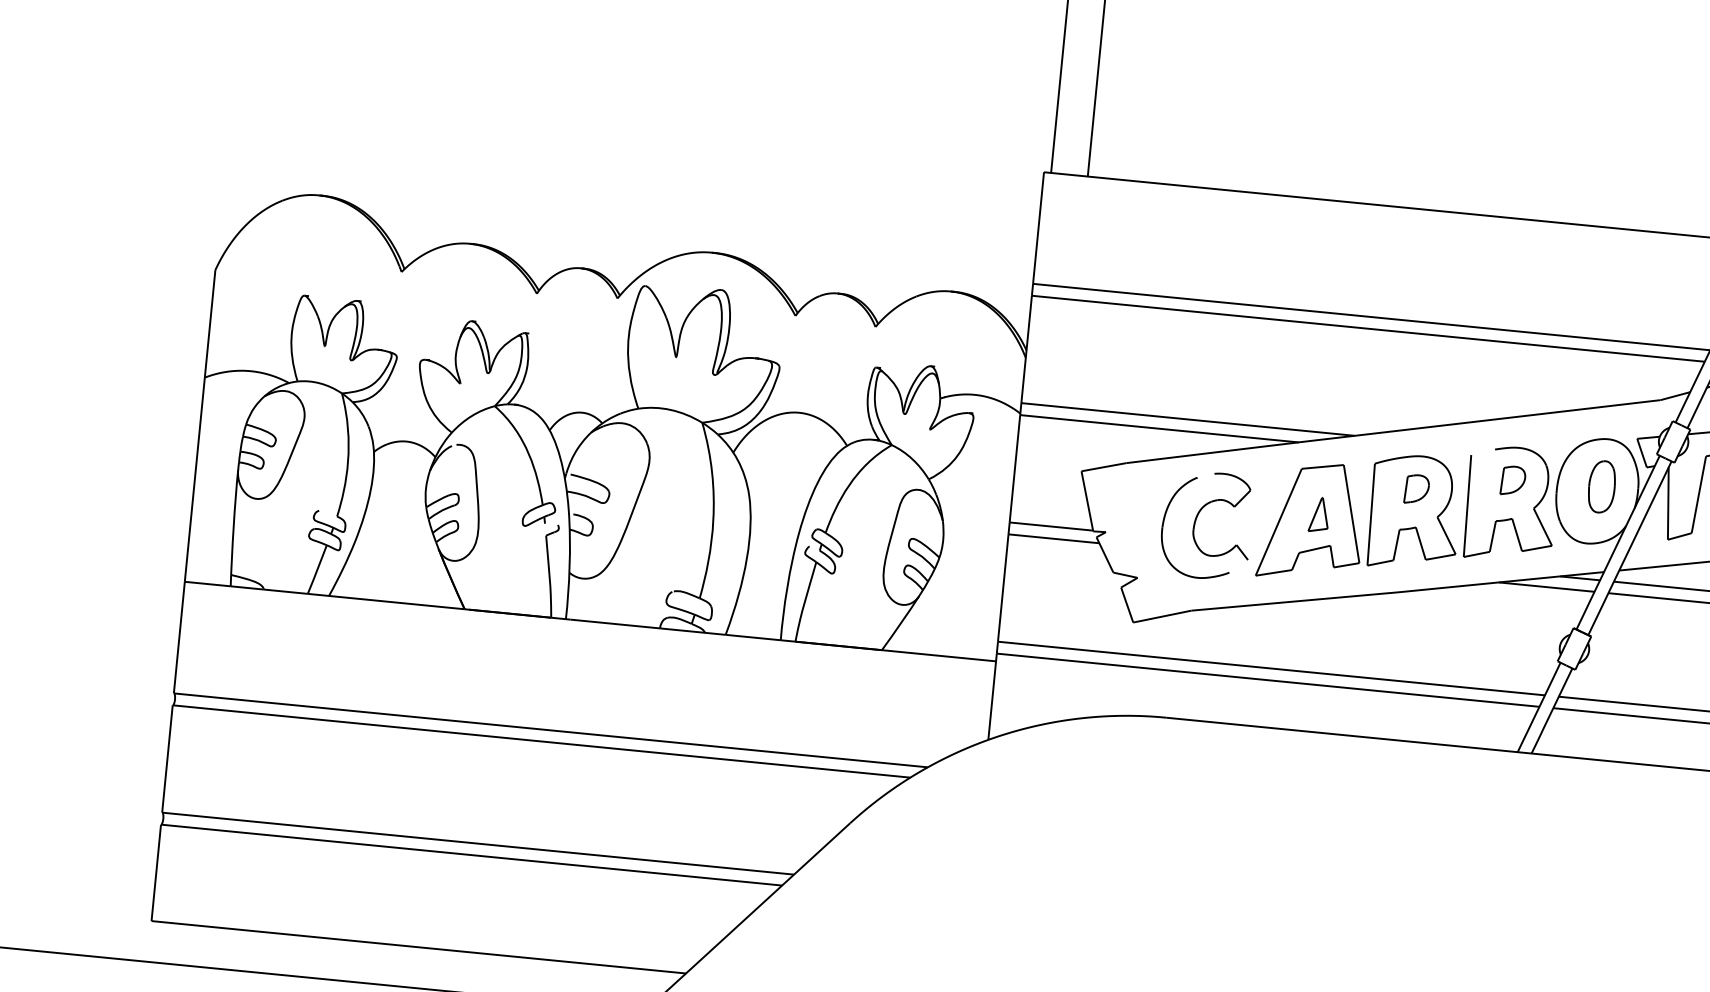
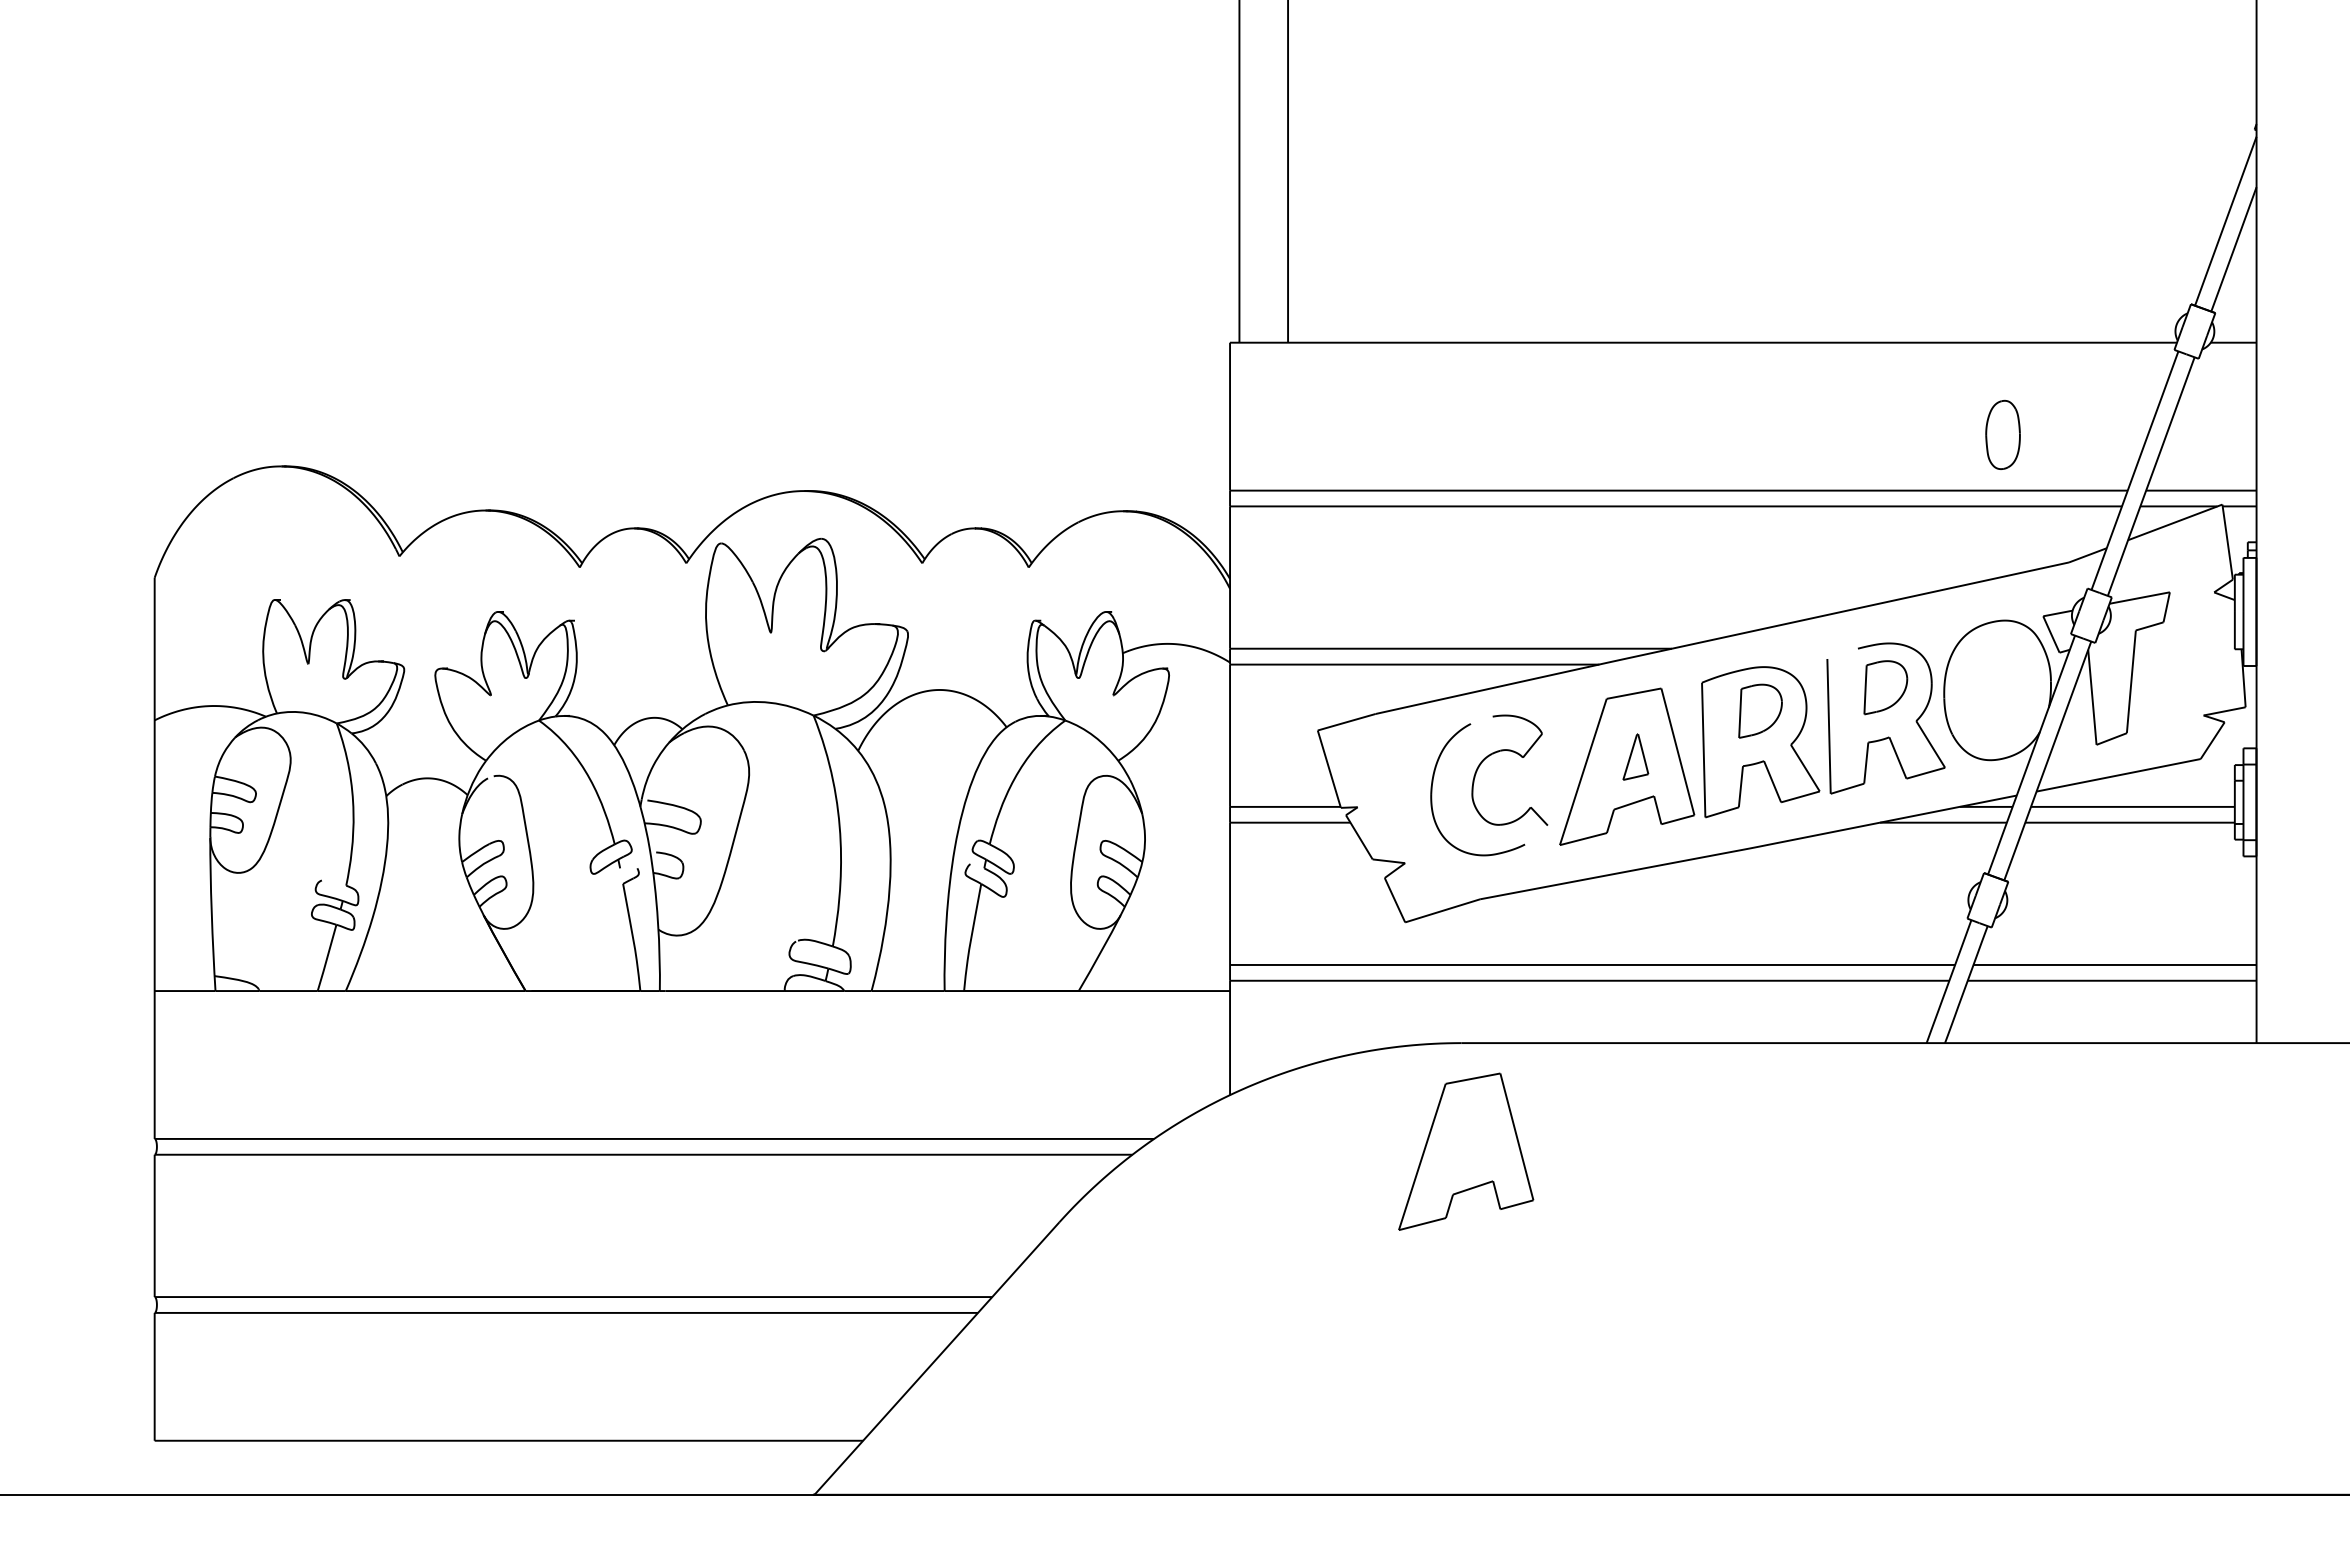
part: (1512, 480) -> (1885, 687), size x1.4
part: (1601, 486) -> (2002, 434), moved
part: (1416, 489) -> (1760, 711), size x1.4
part: (1162, 799) -> (1466, 1151), added

